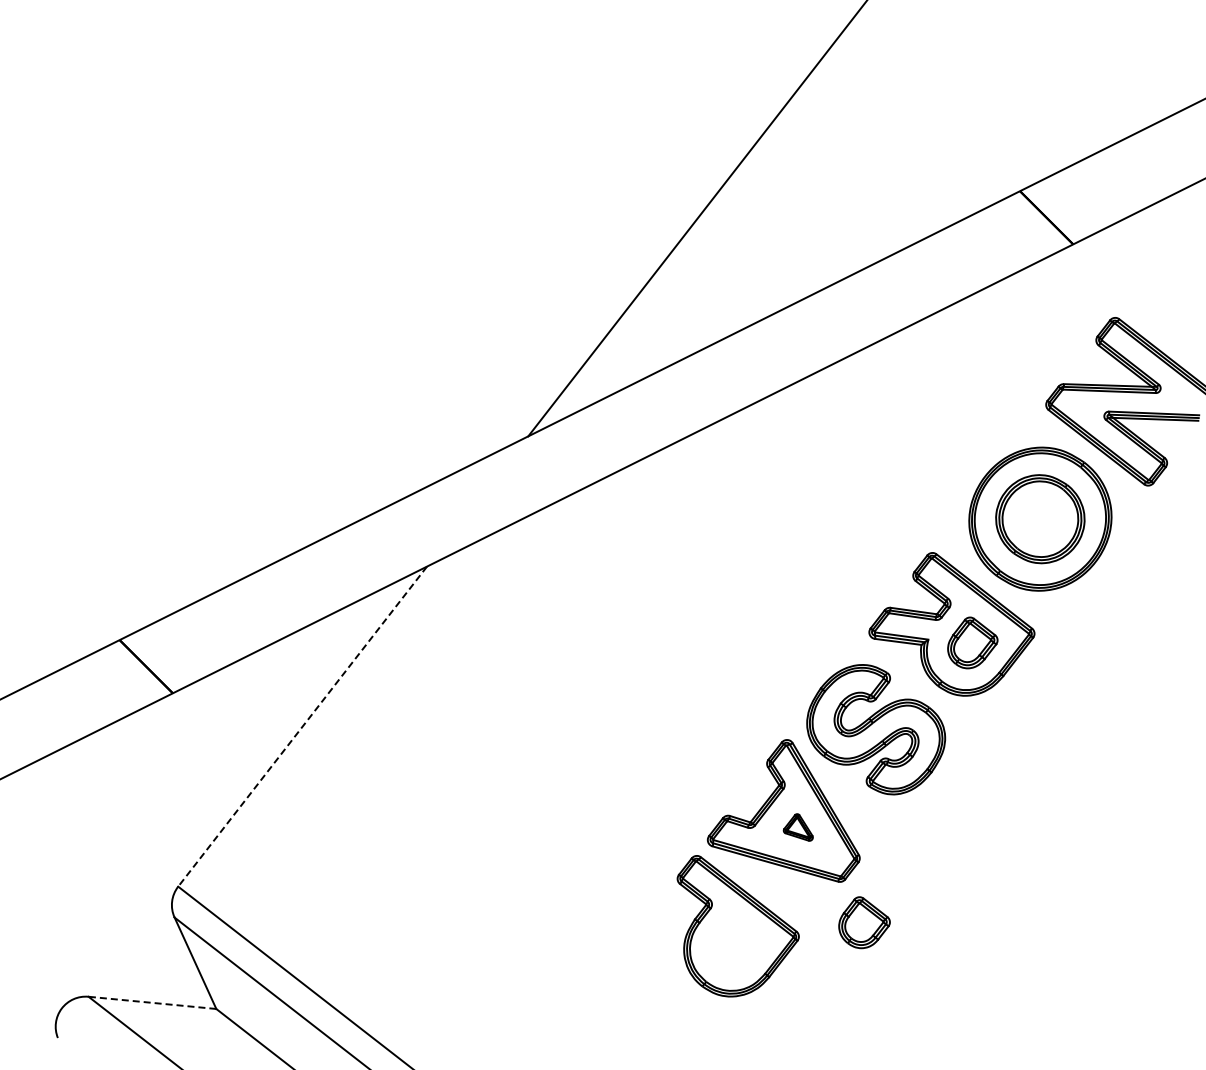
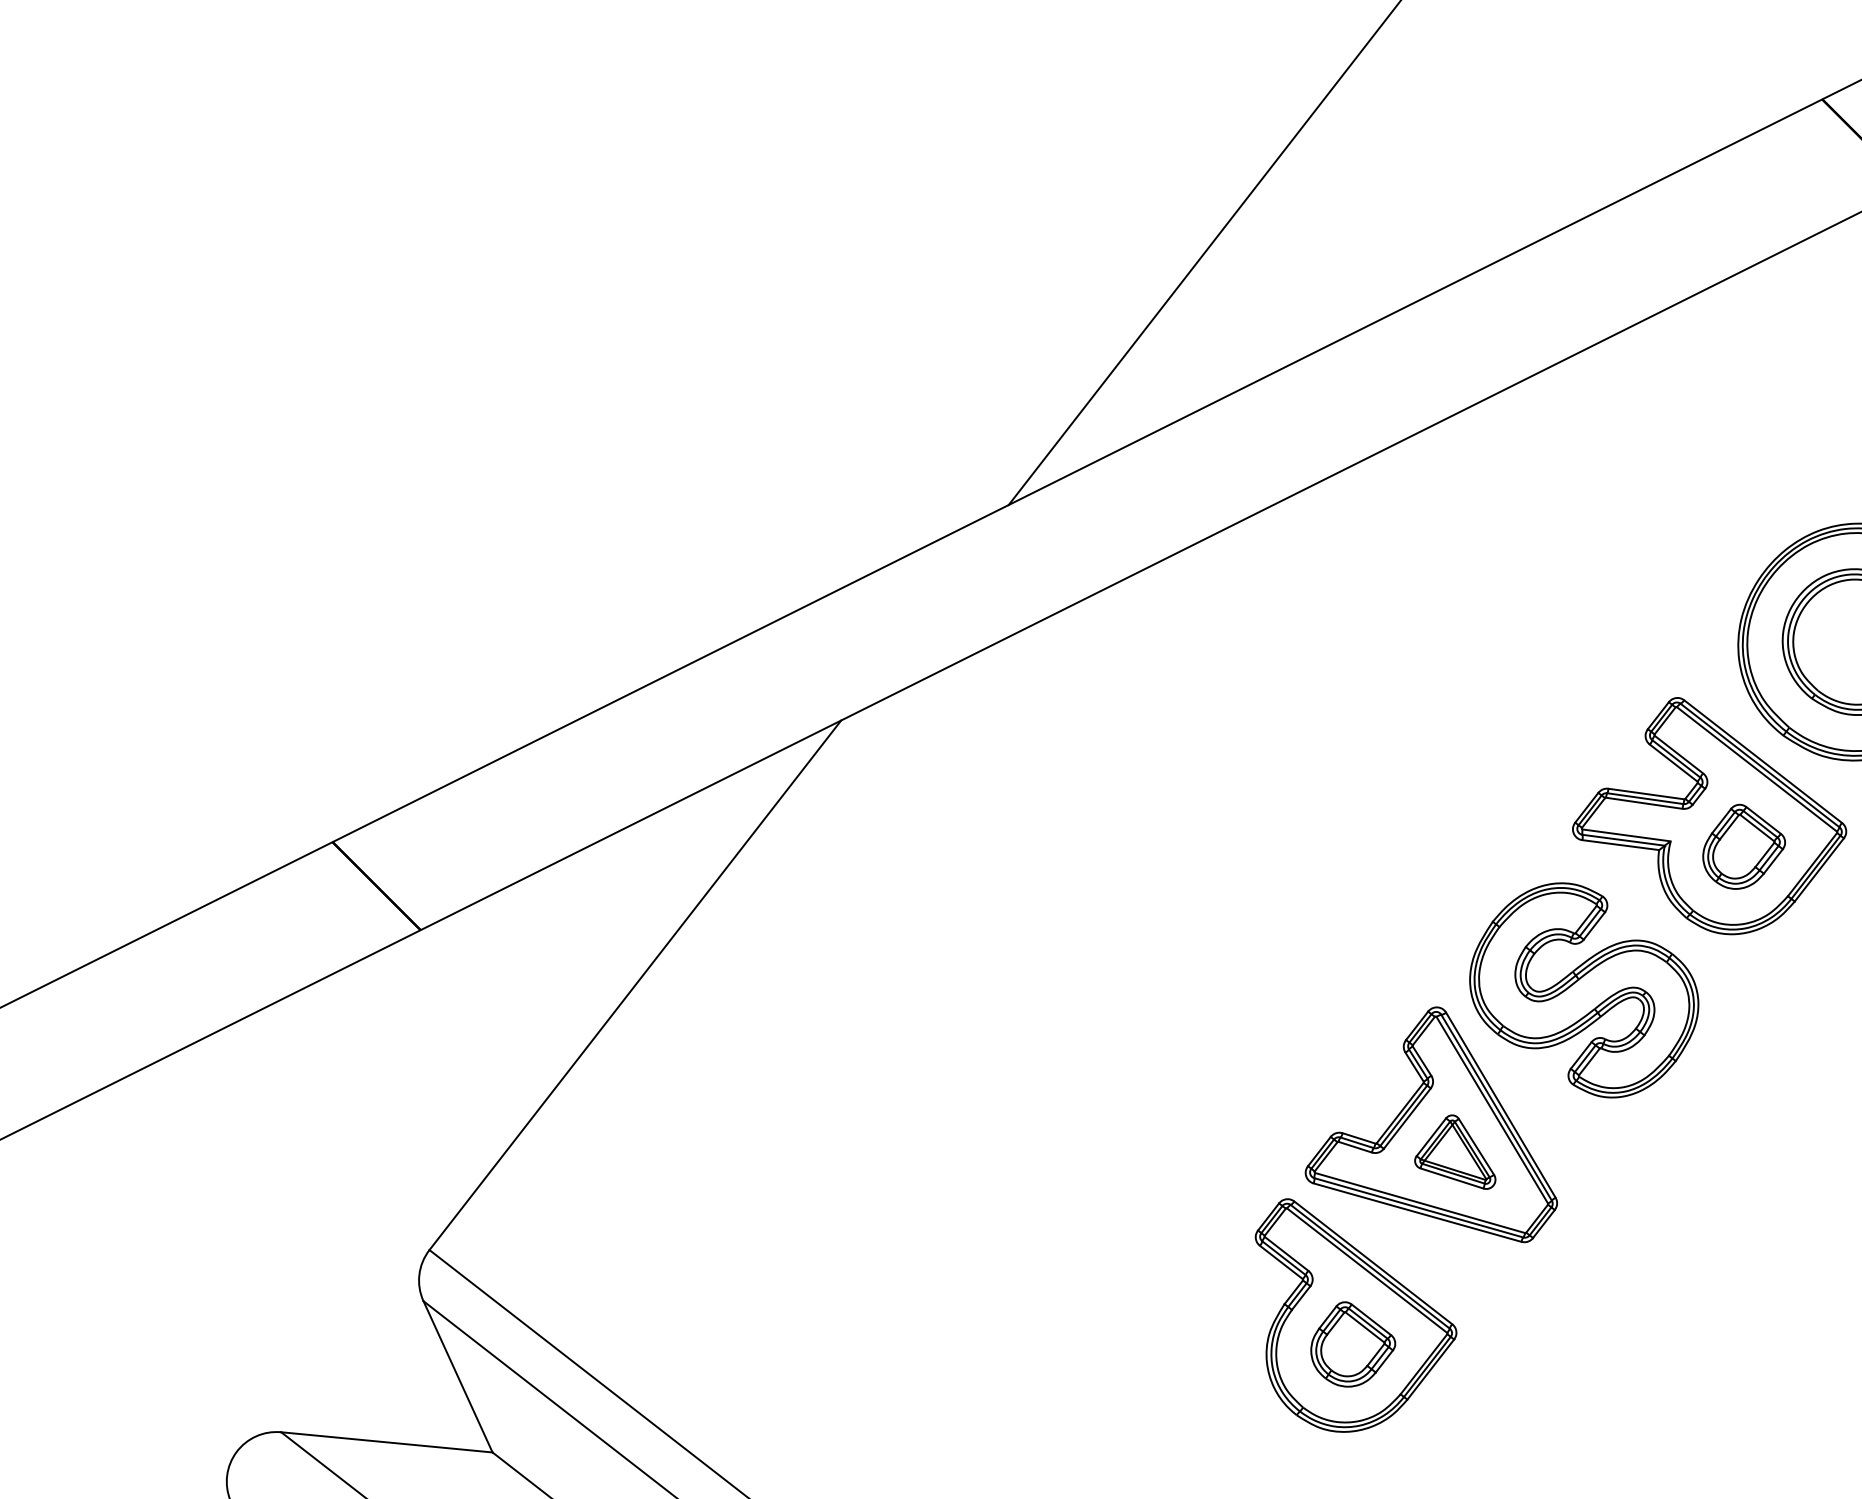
line: (302, 726) -> (635, 985), dashed -> solid
part: (798, 827) -> (1455, 1152), size x1.67
part: (864, 922) -> (1353, 1344), moved
line: (151, 1002) -> (385, 1441), dashed -> solid

